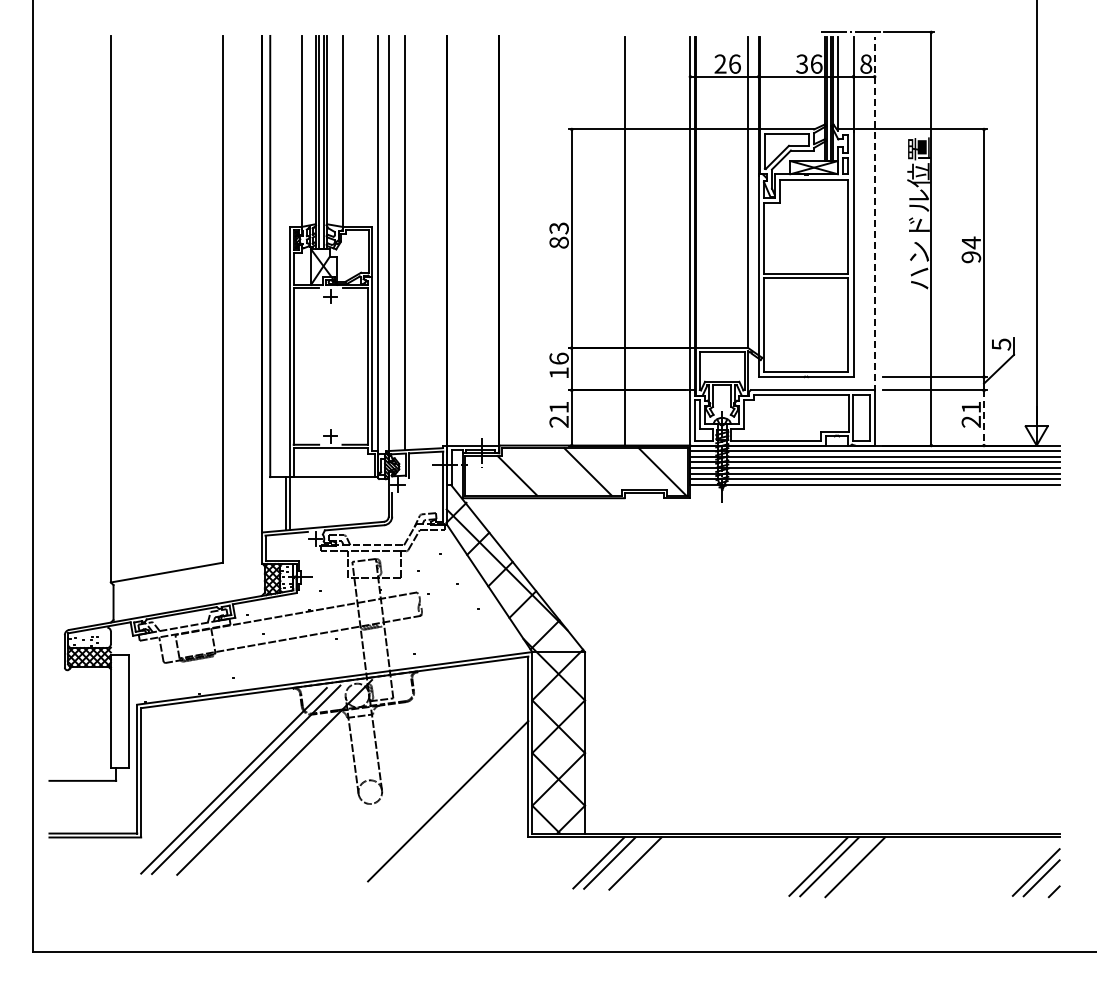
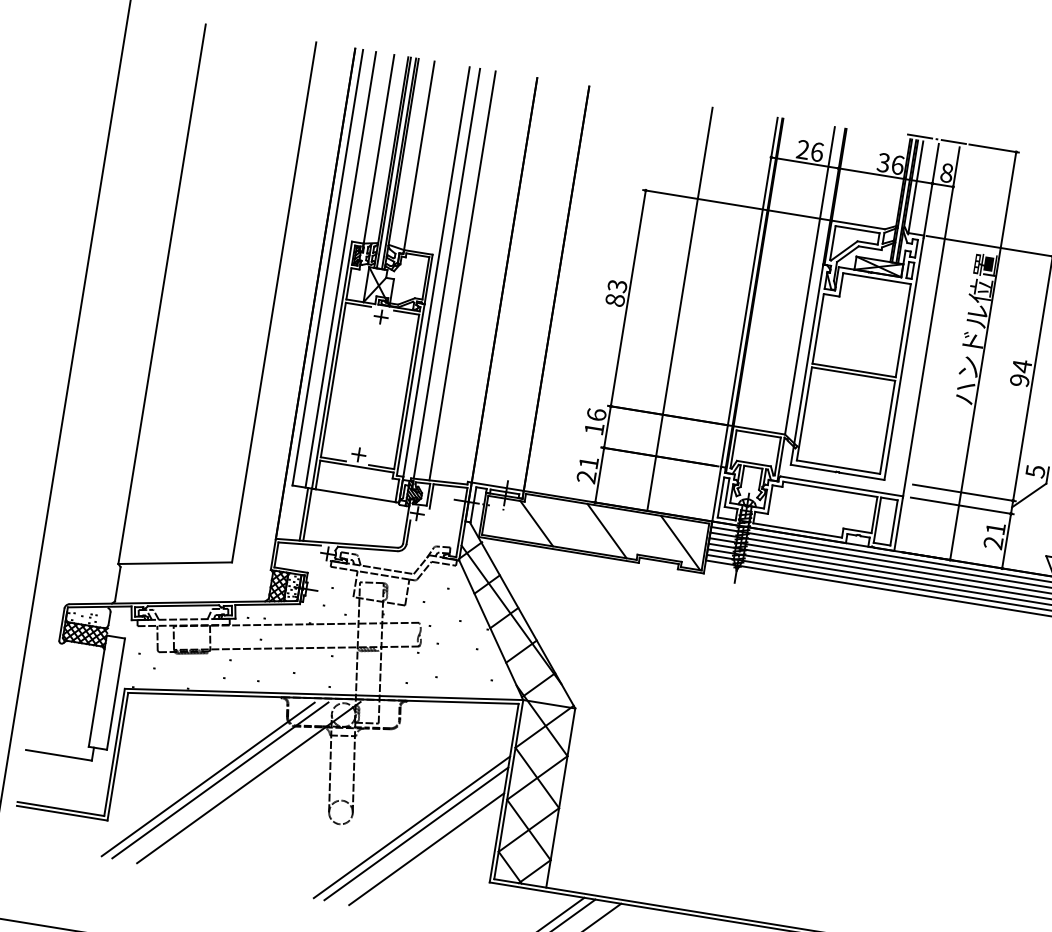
line: (874, 213) -> (931, 321), dashed -> solid
line: (283, 256) -> (340, 269), added
line: (984, 417) -> (1007, 540), dashed -> solid
line: (442, 795) -> (411, 827), added
line: (460, 814) -> (426, 848), added

